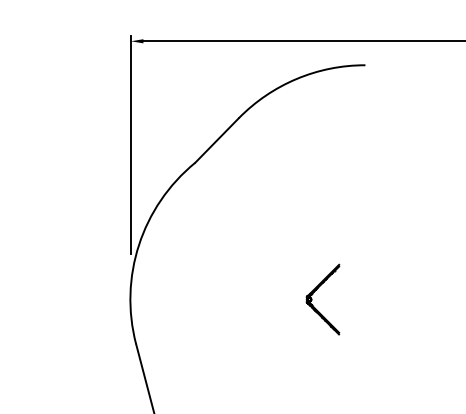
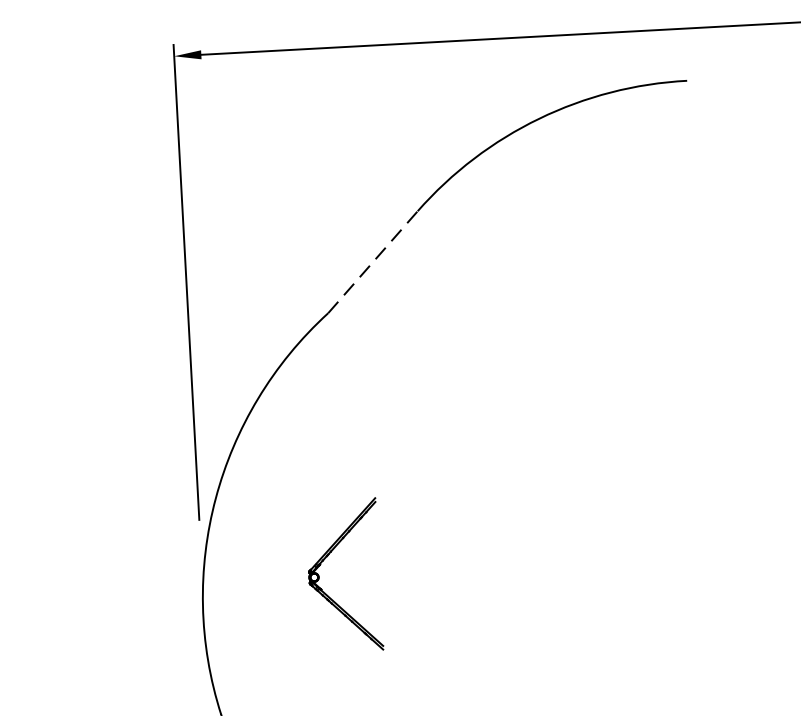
line: (217, 140) -> (374, 261), solid -> dashed
part: (312, 299) -> (321, 576), moved

